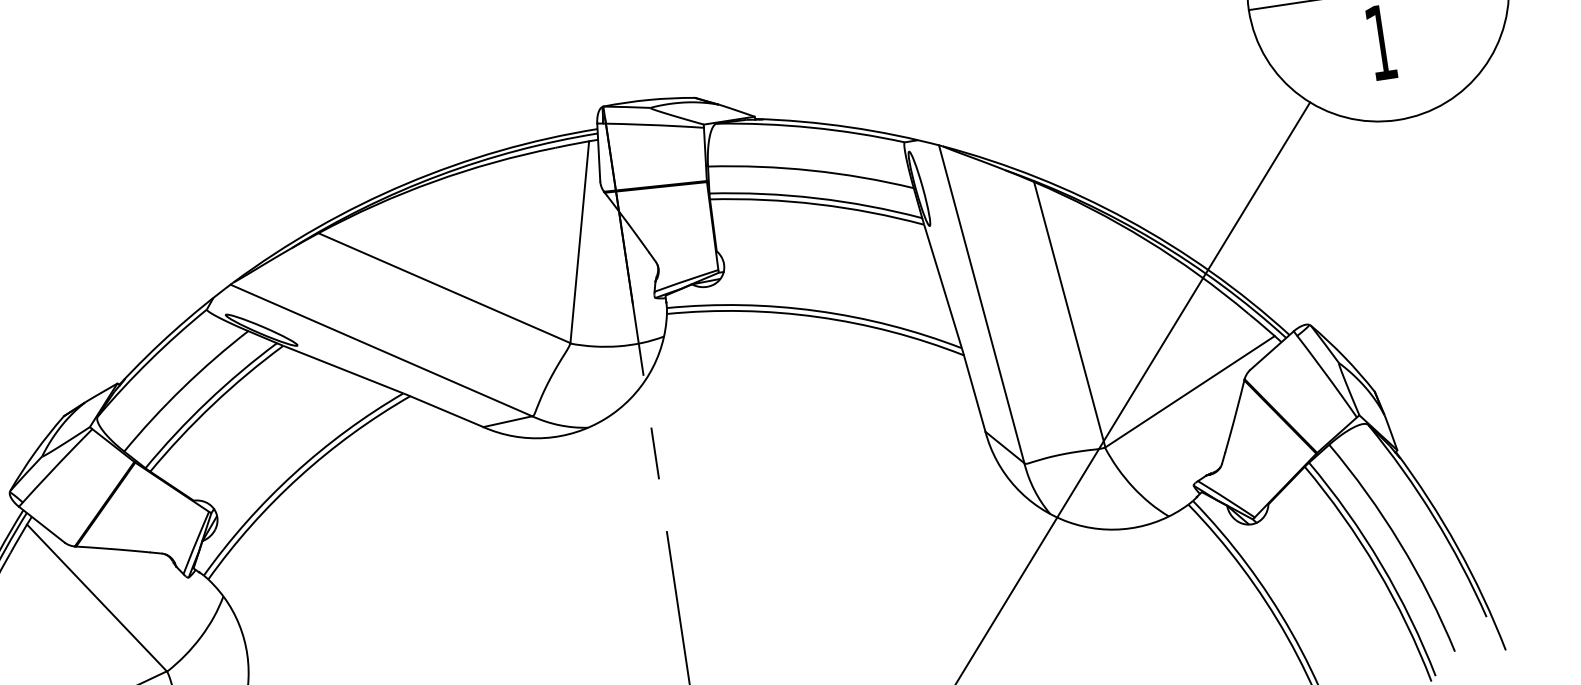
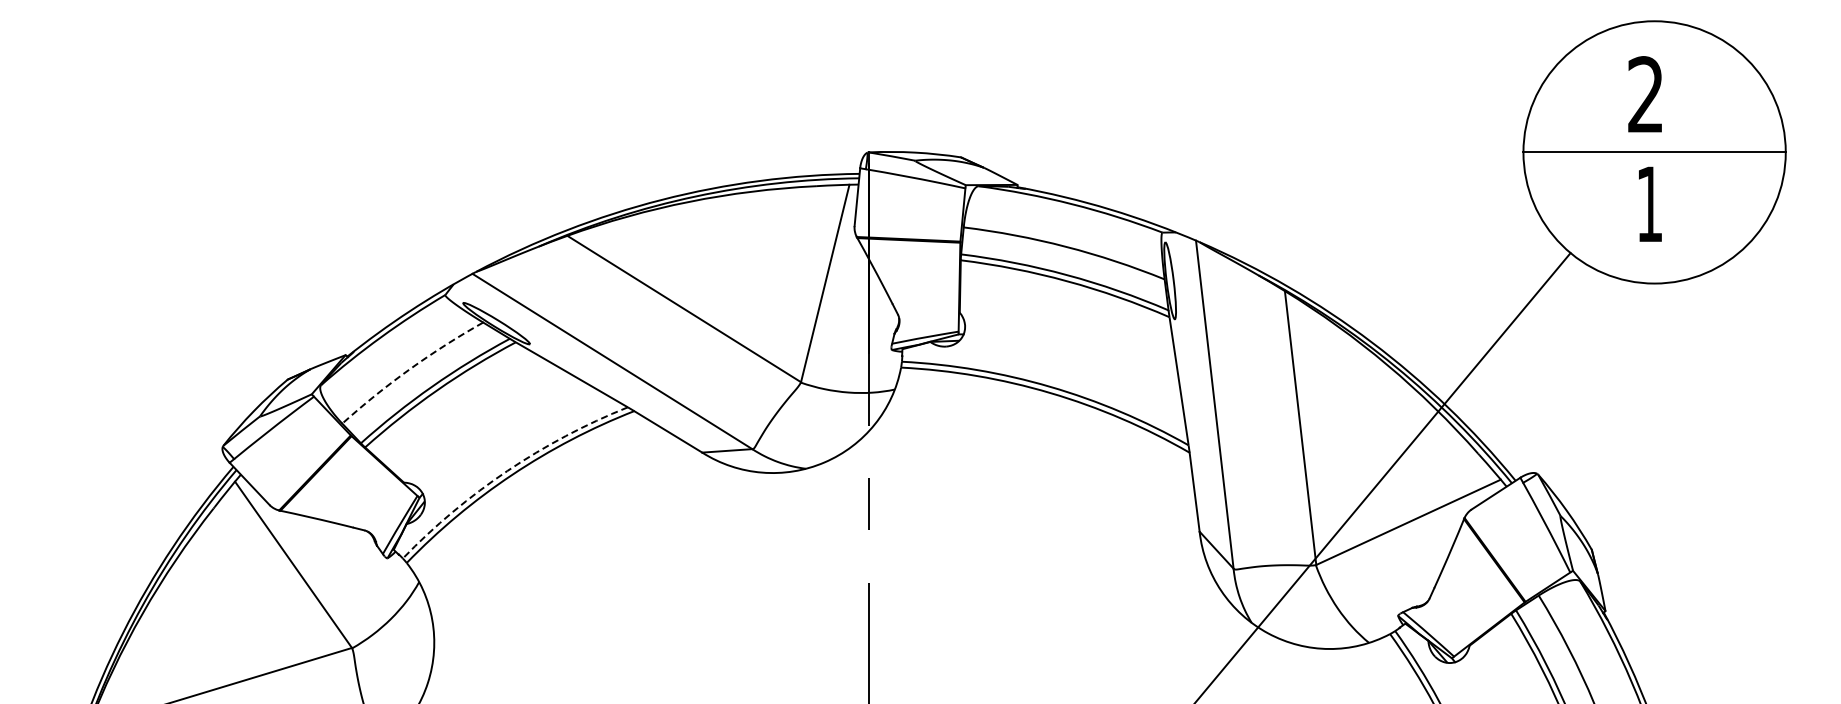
arc: (183, 388) -> (410, 369), solid -> dashed
arc: (294, 474) -> (507, 471), solid -> dashed

